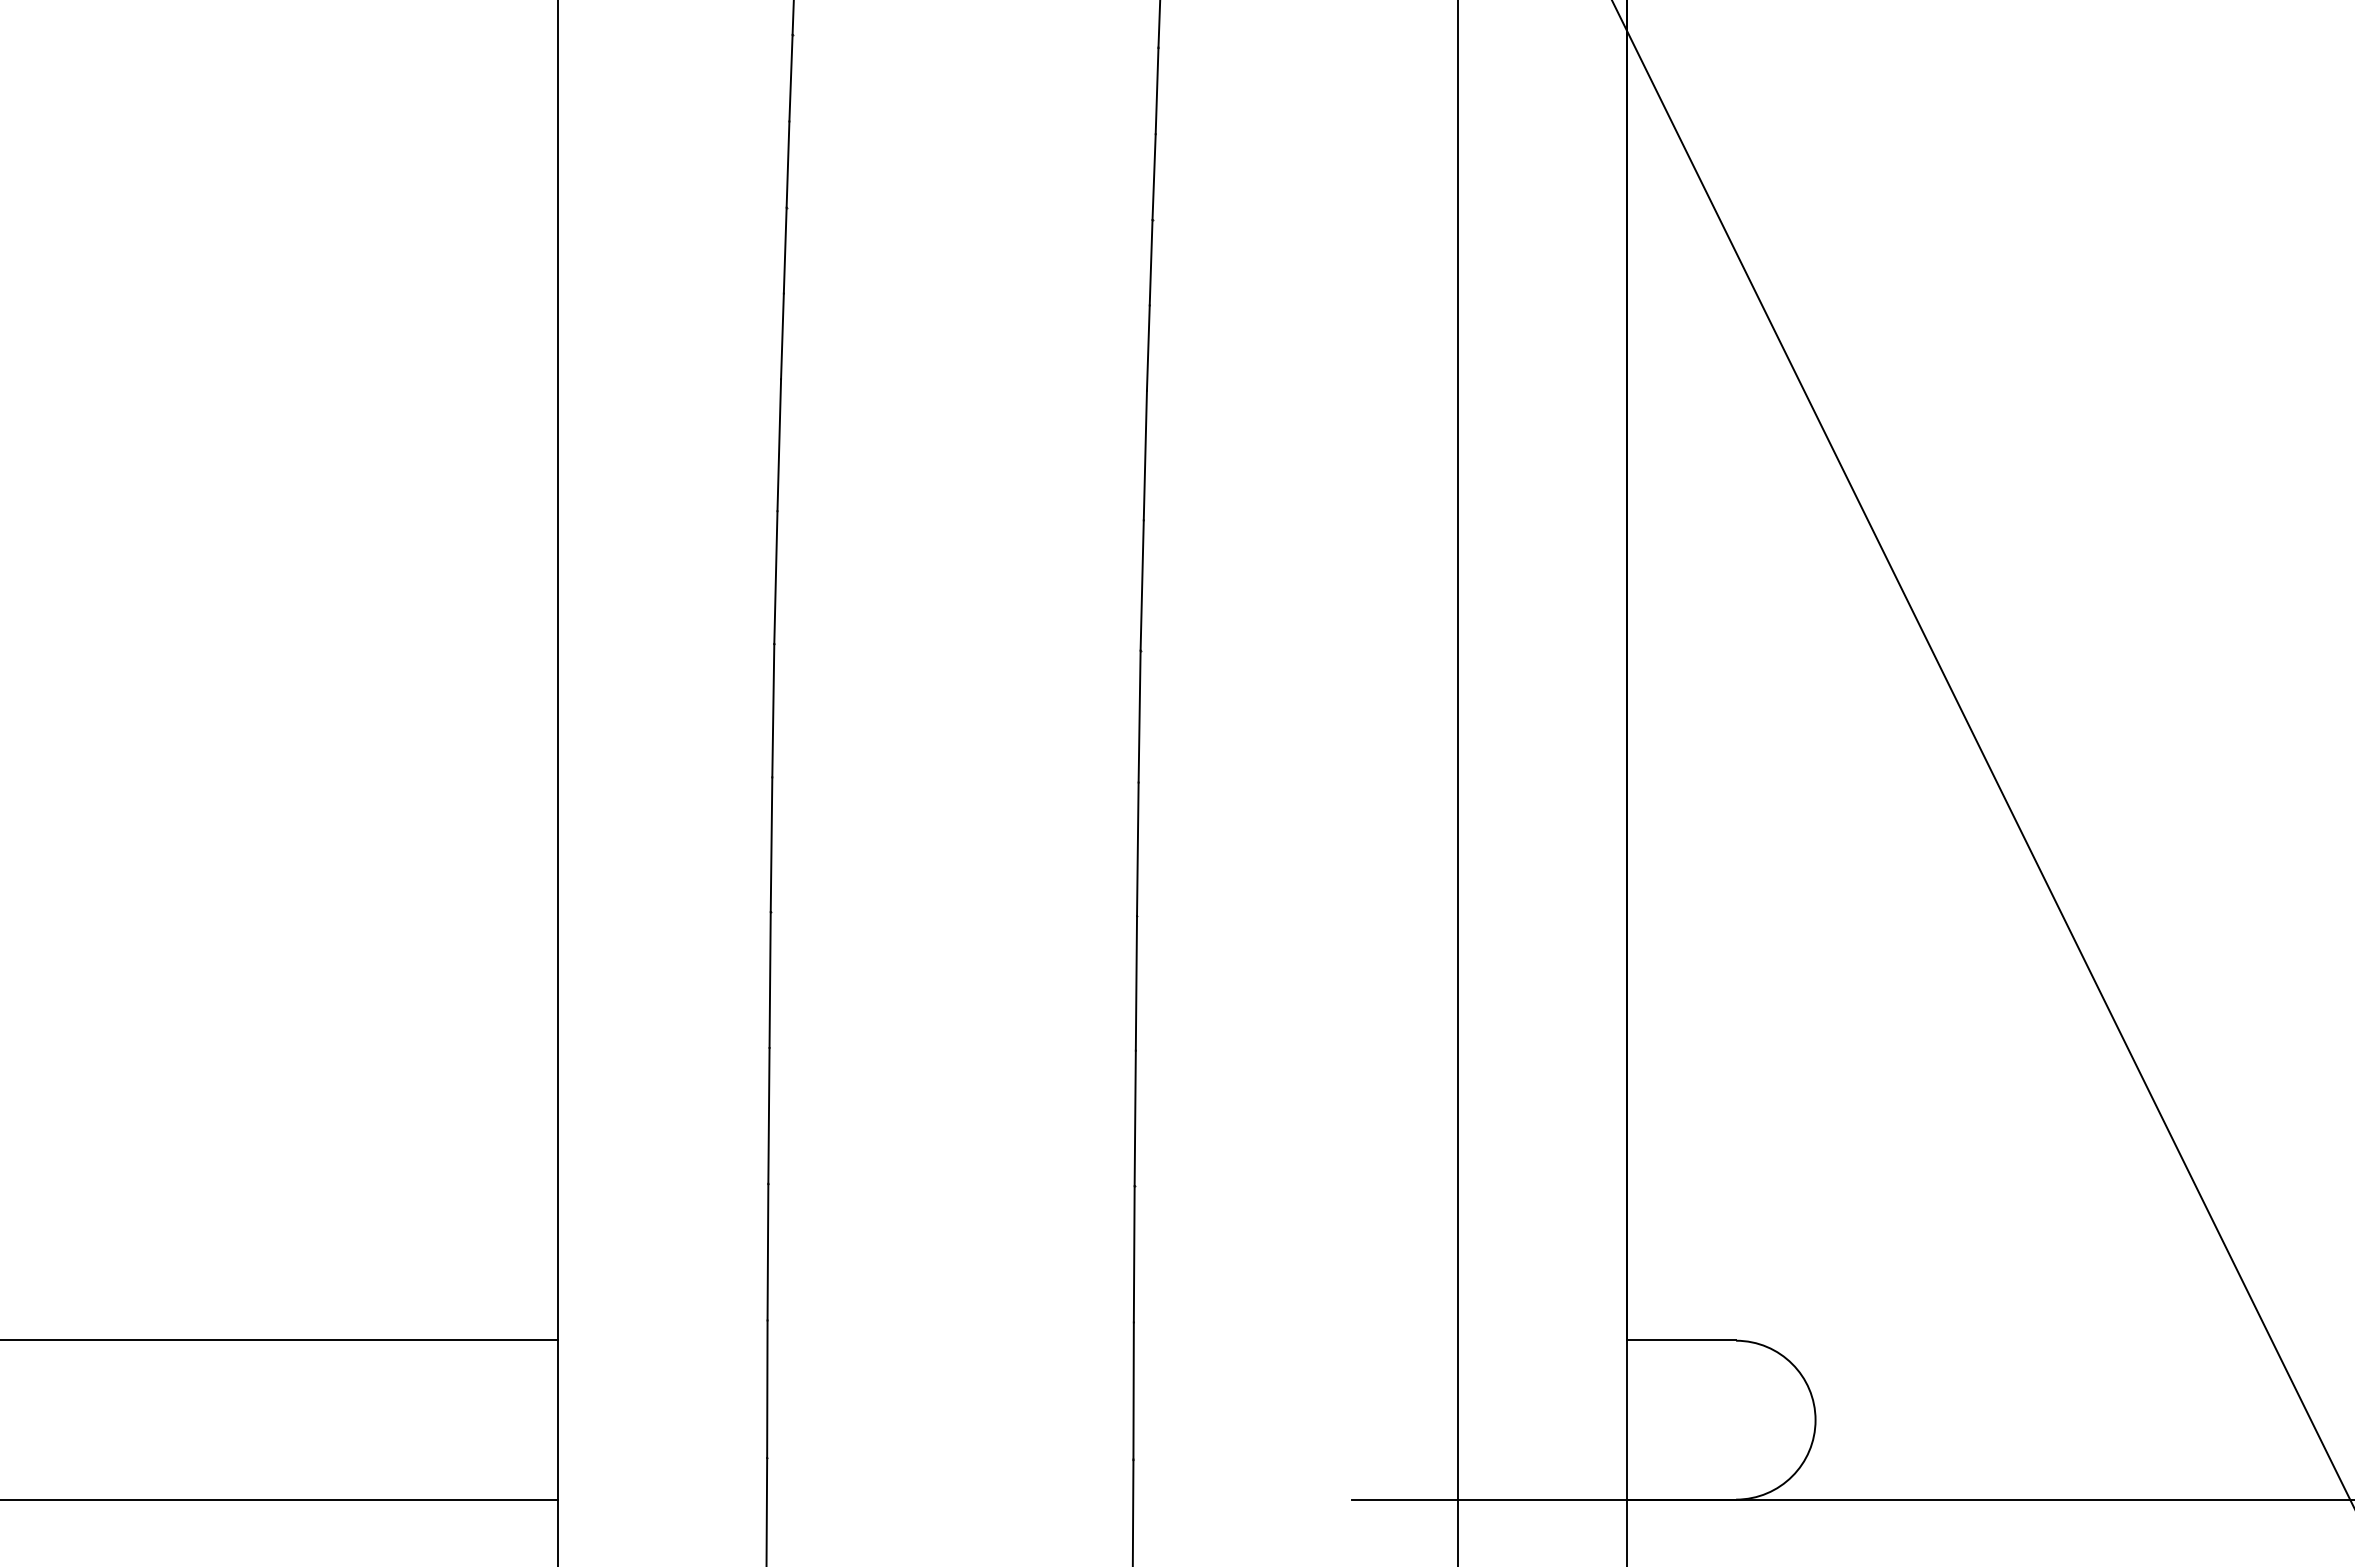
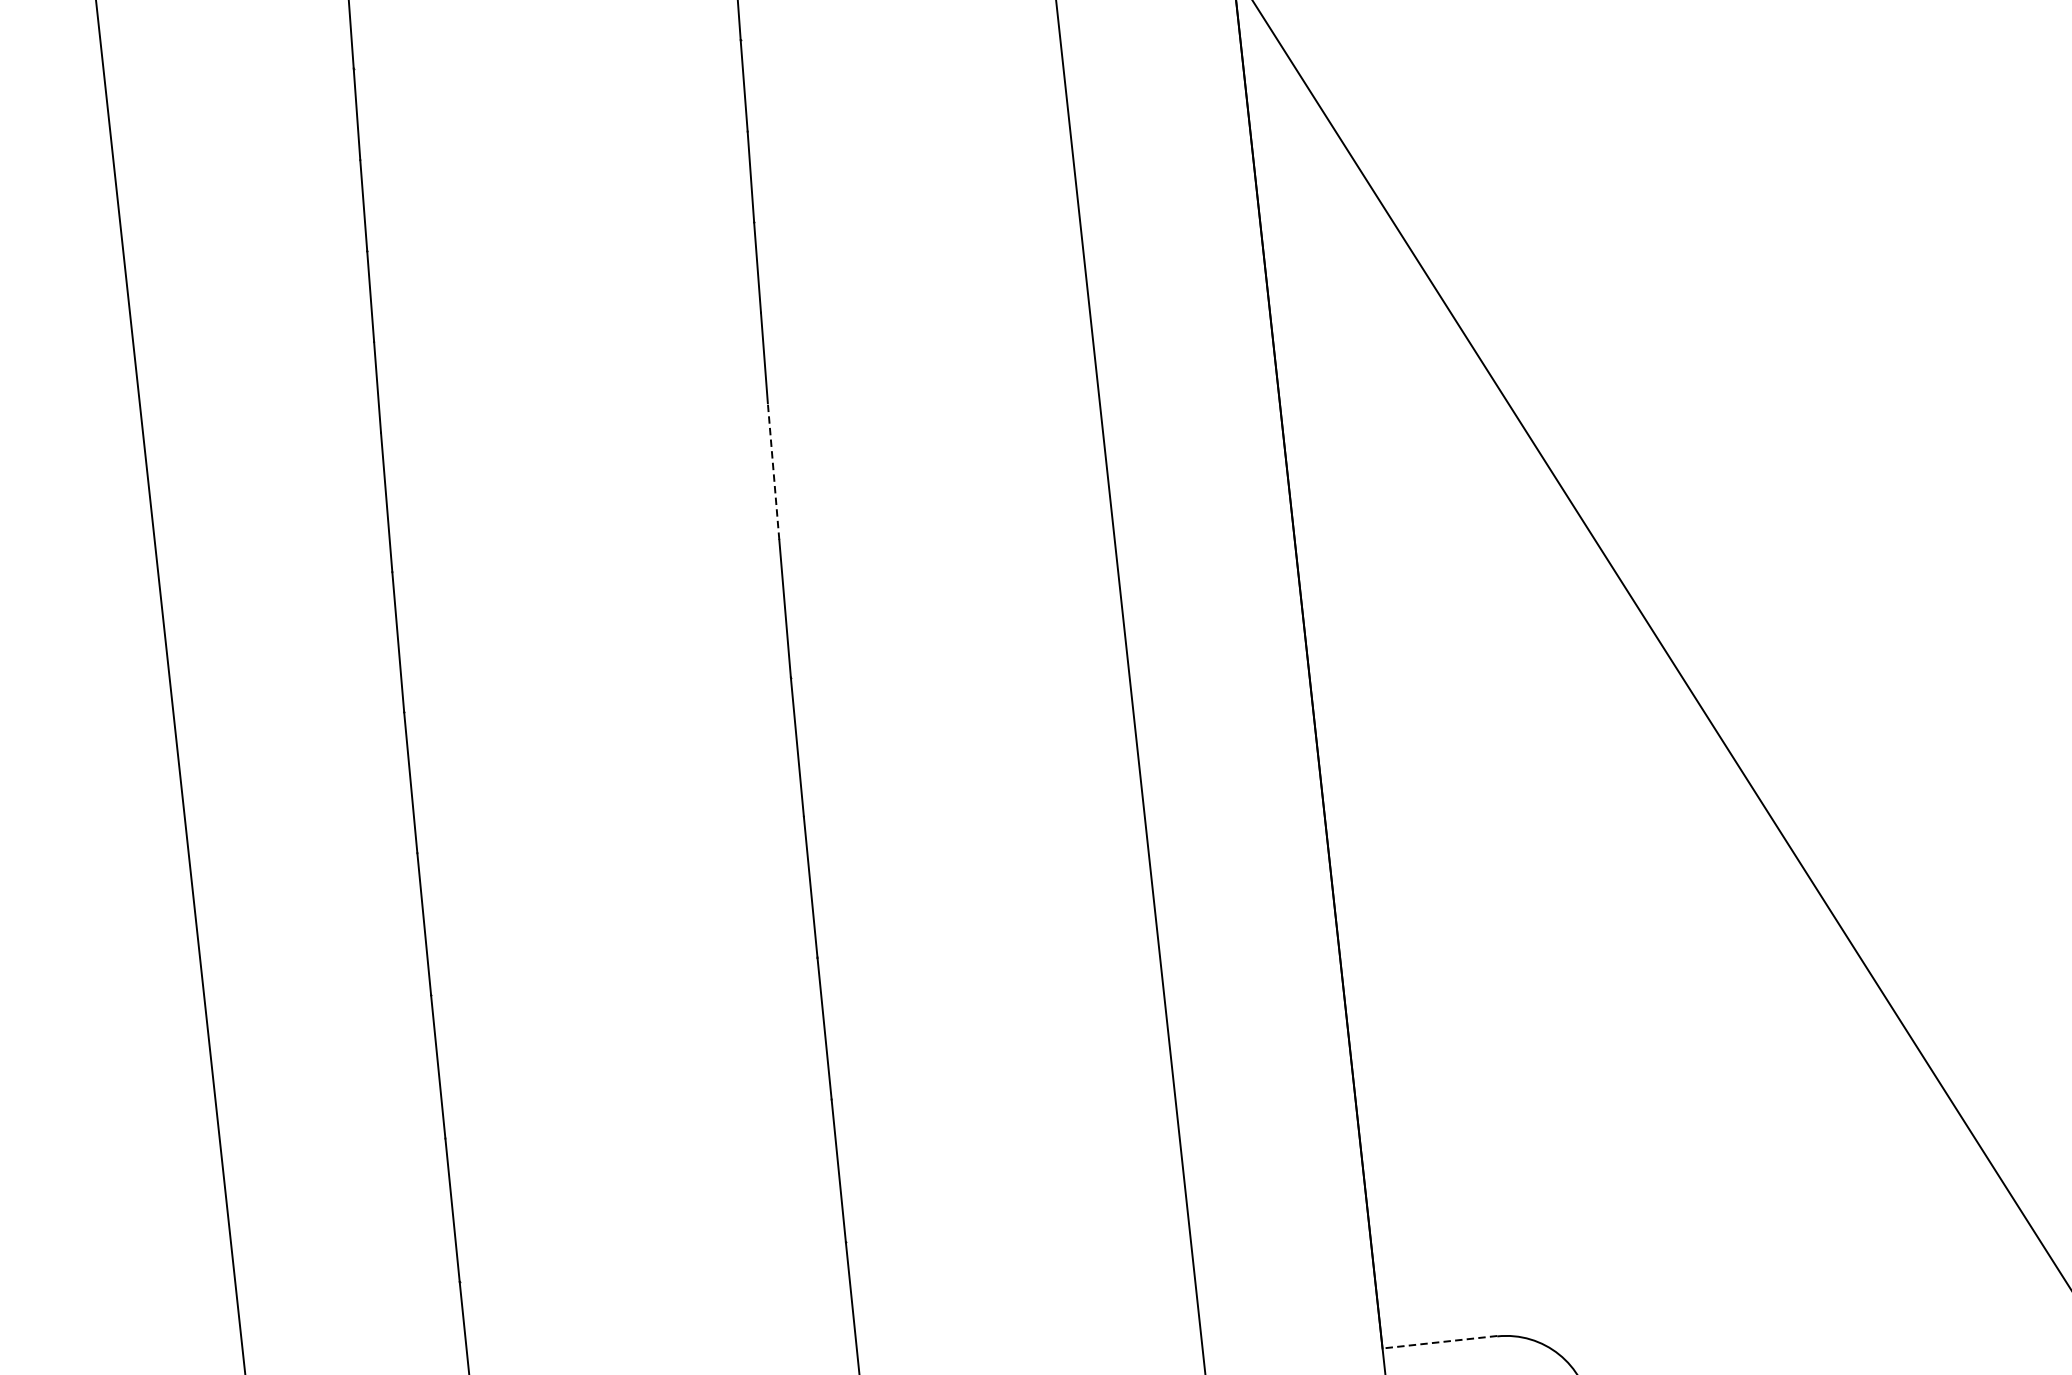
line: (1145, 455) -> (773, 471), solid -> dashed
line: (1681, 1340) -> (1439, 1342), solid -> dashed

